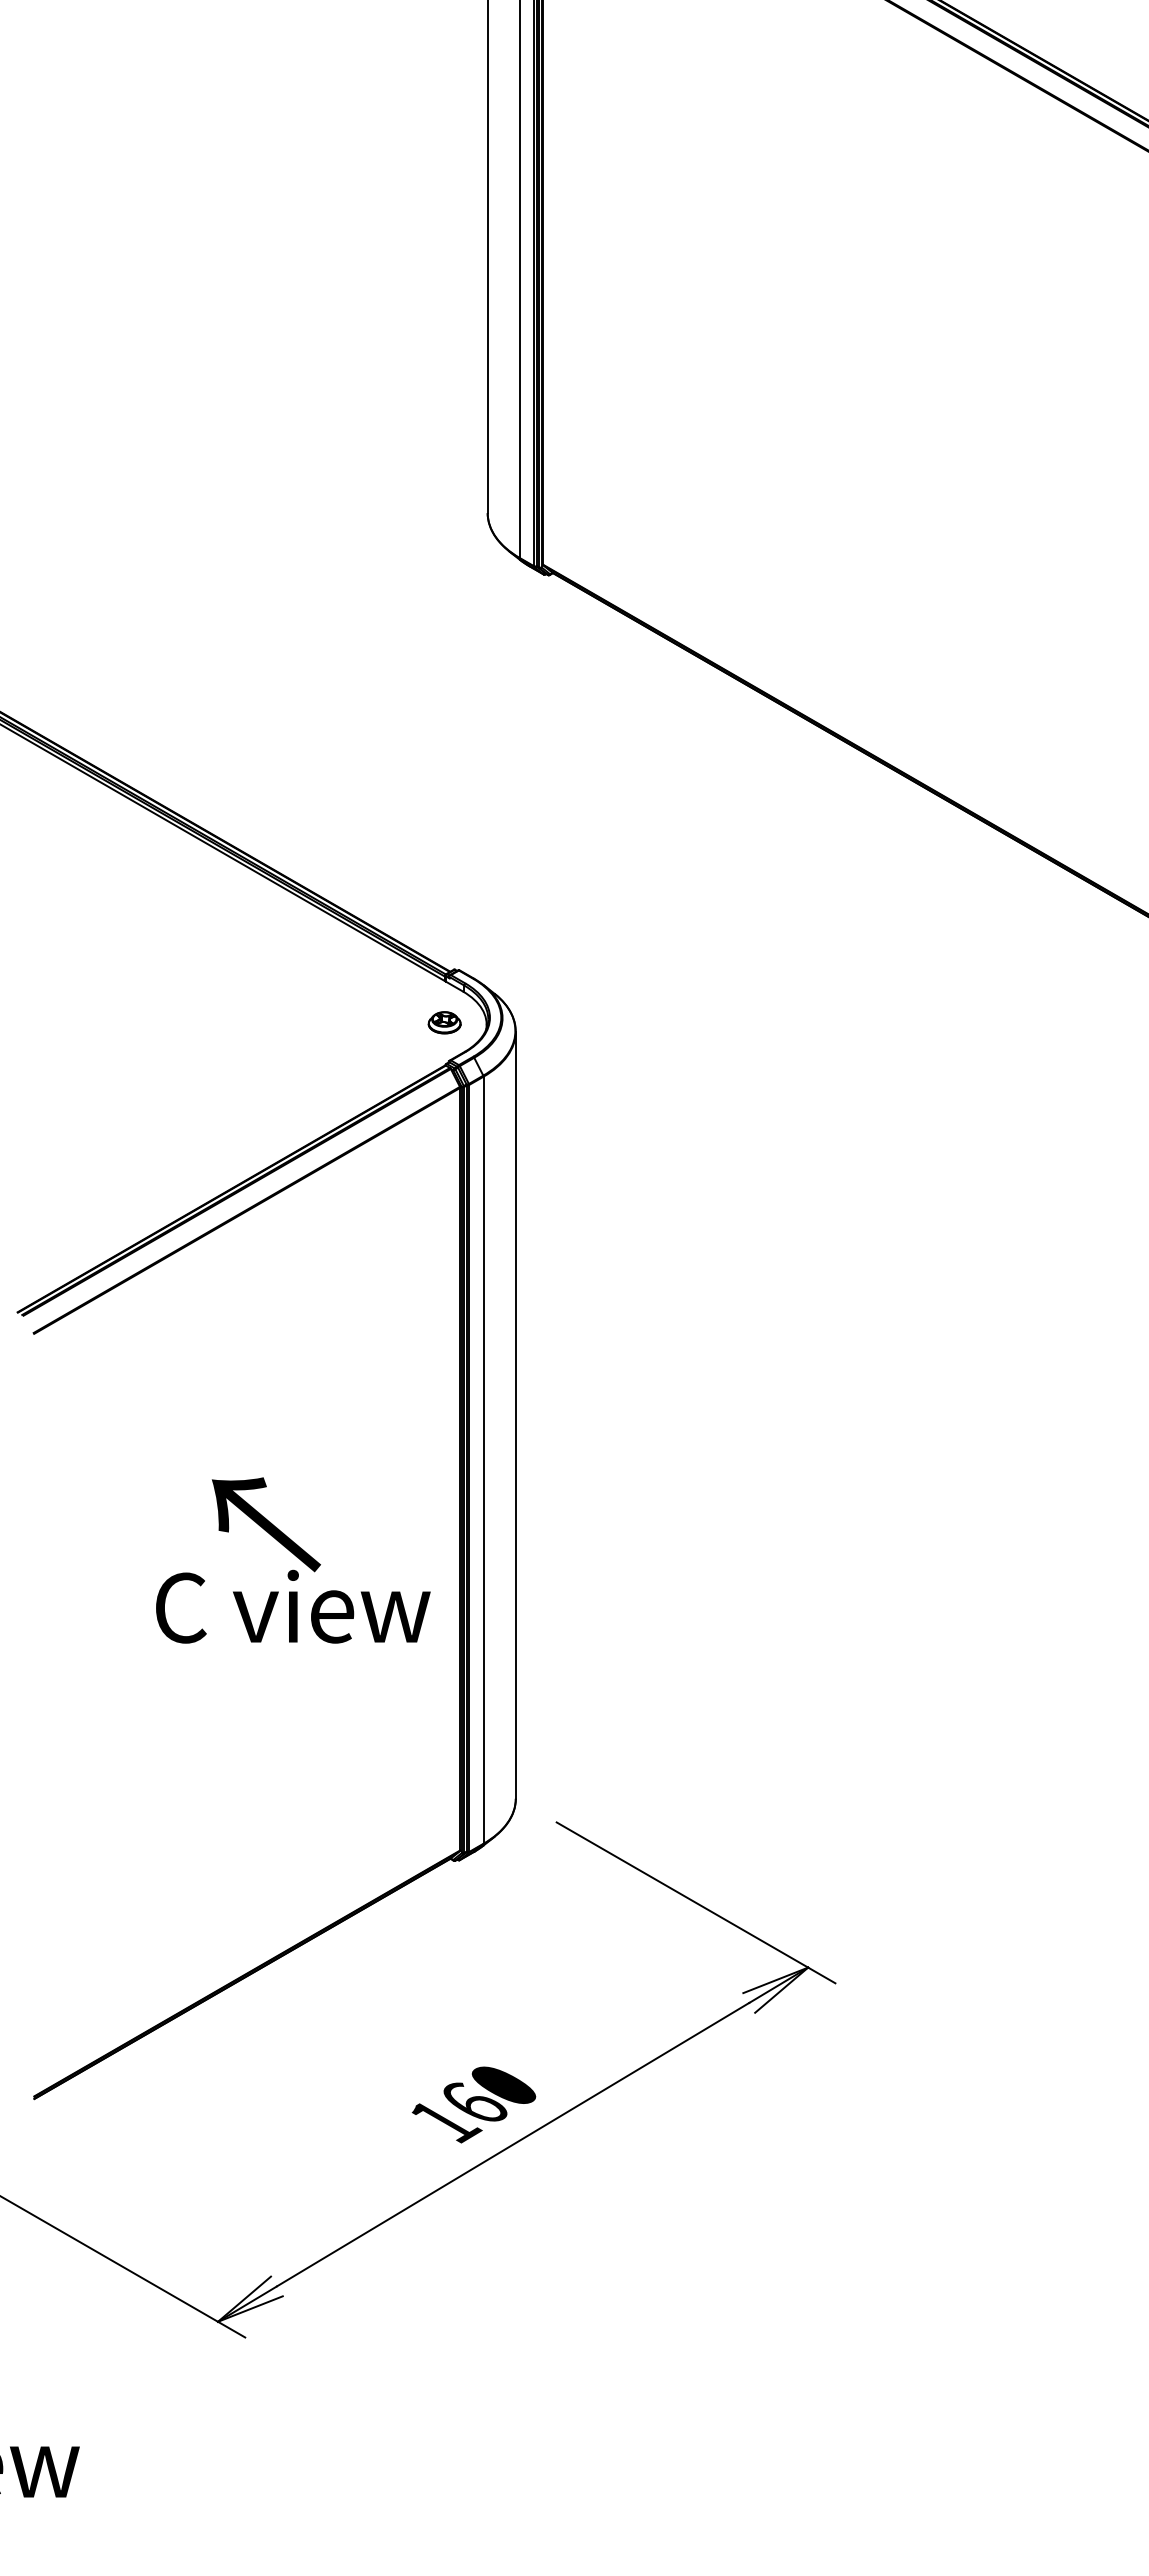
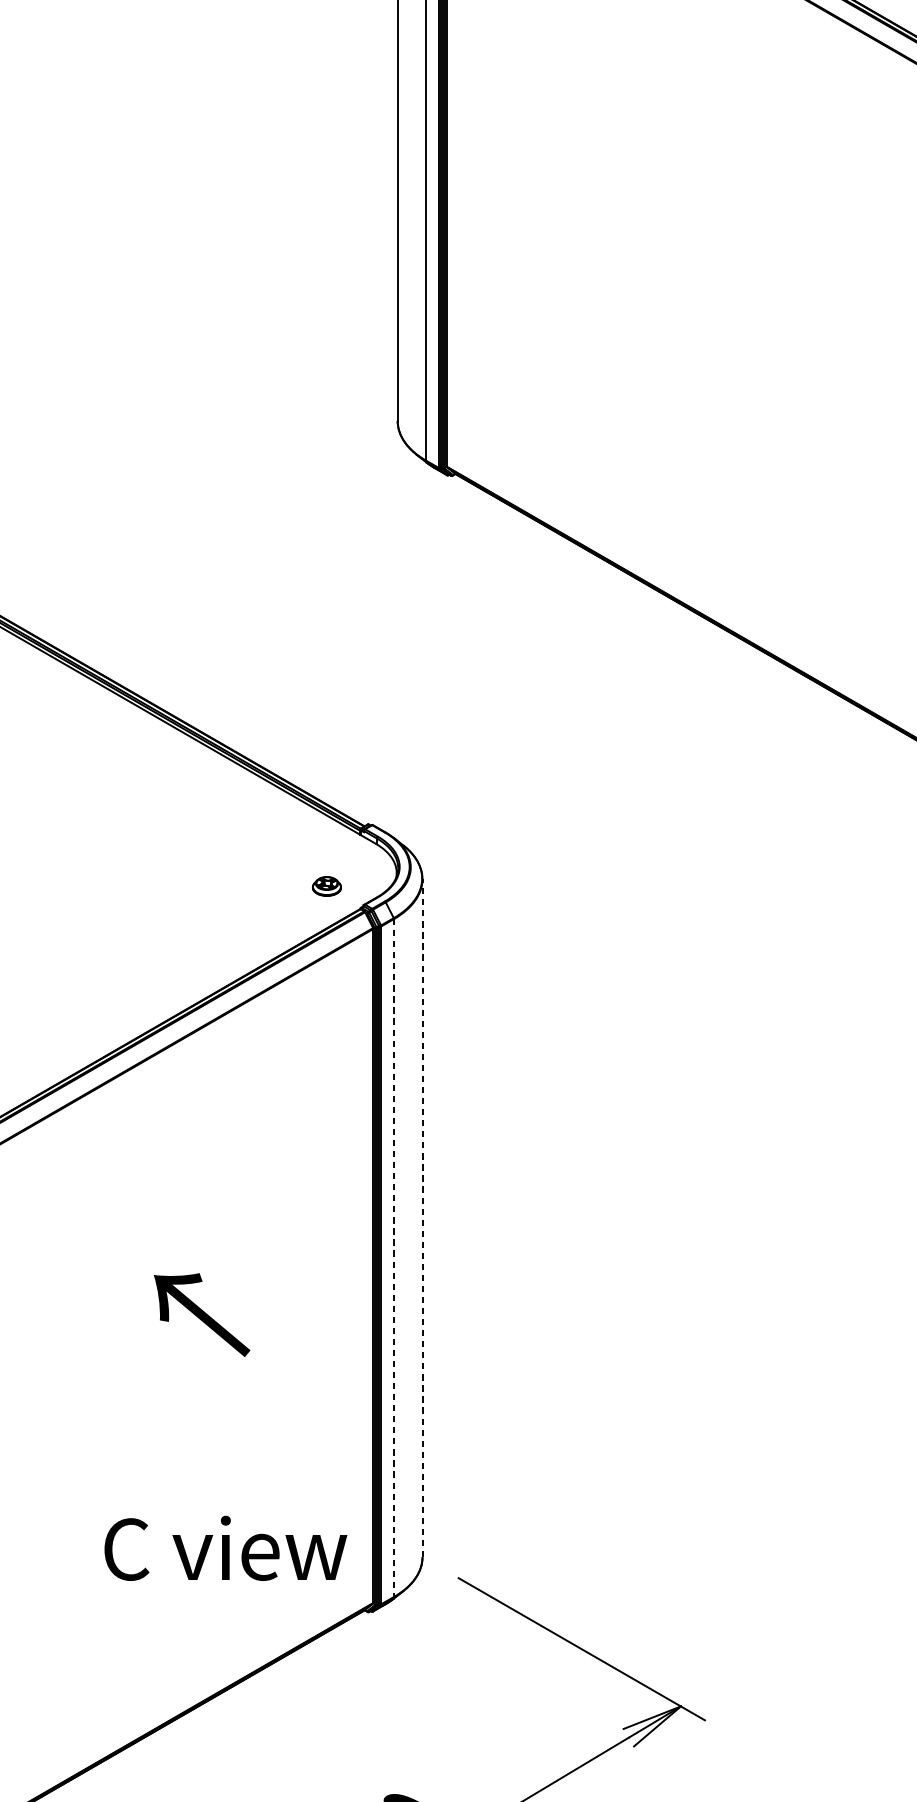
part: (444, 1022) -> (326, 886), moved
line: (515, 1415) -> (422, 1218), solid -> dashed
line: (483, 1460) -> (393, 1258), solid -> dashed
text: (293, 1606) -> (226, 1548), moved

